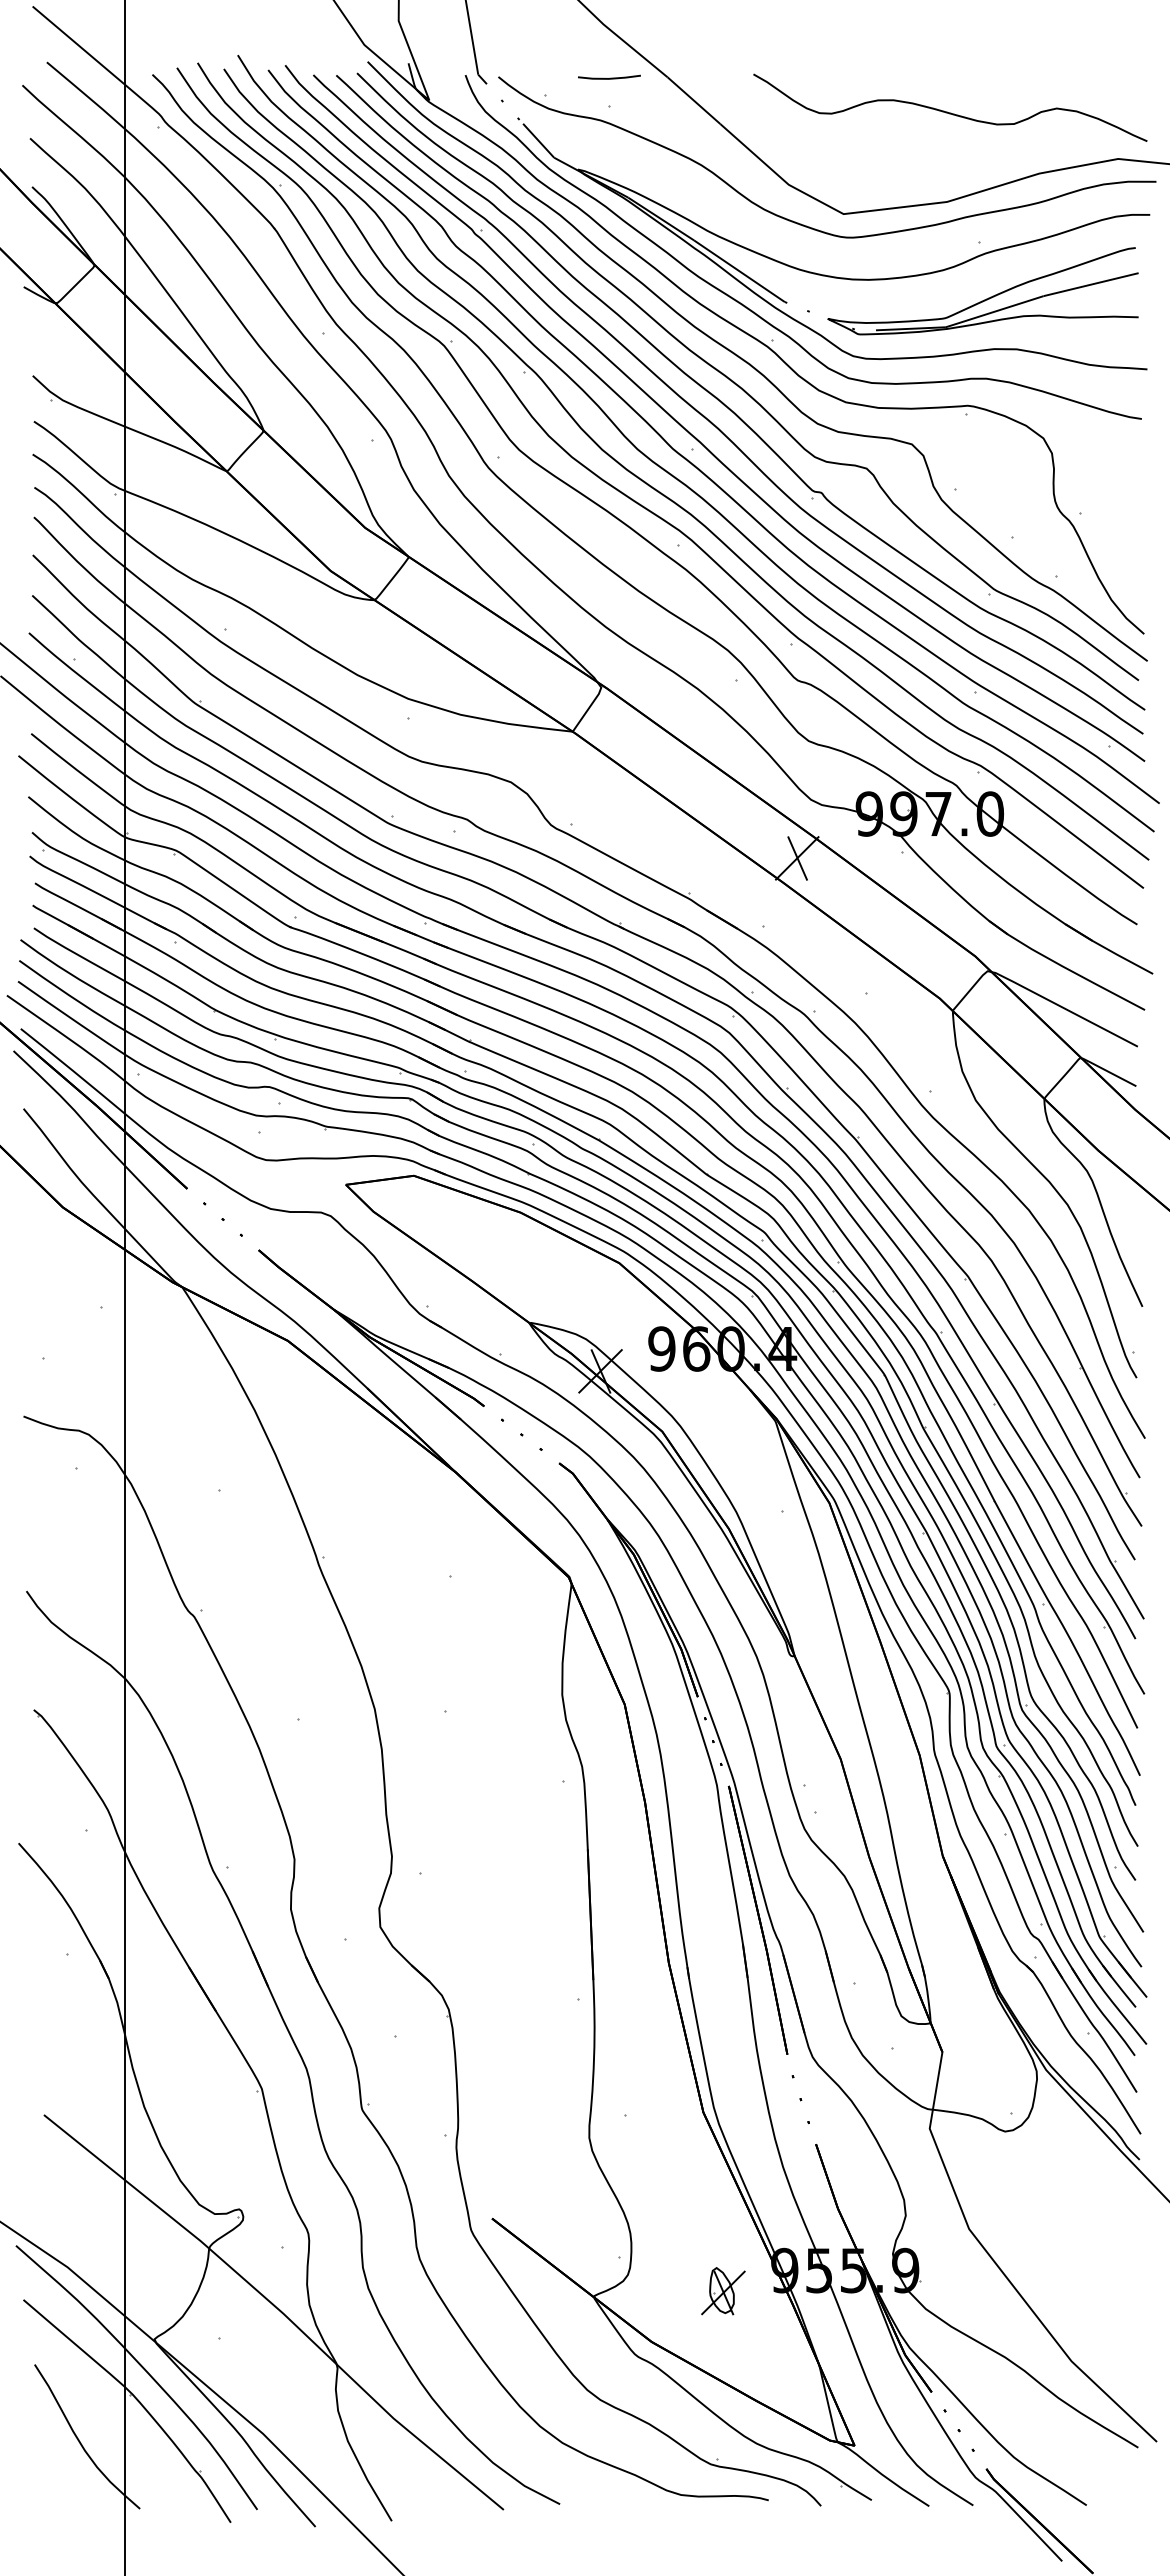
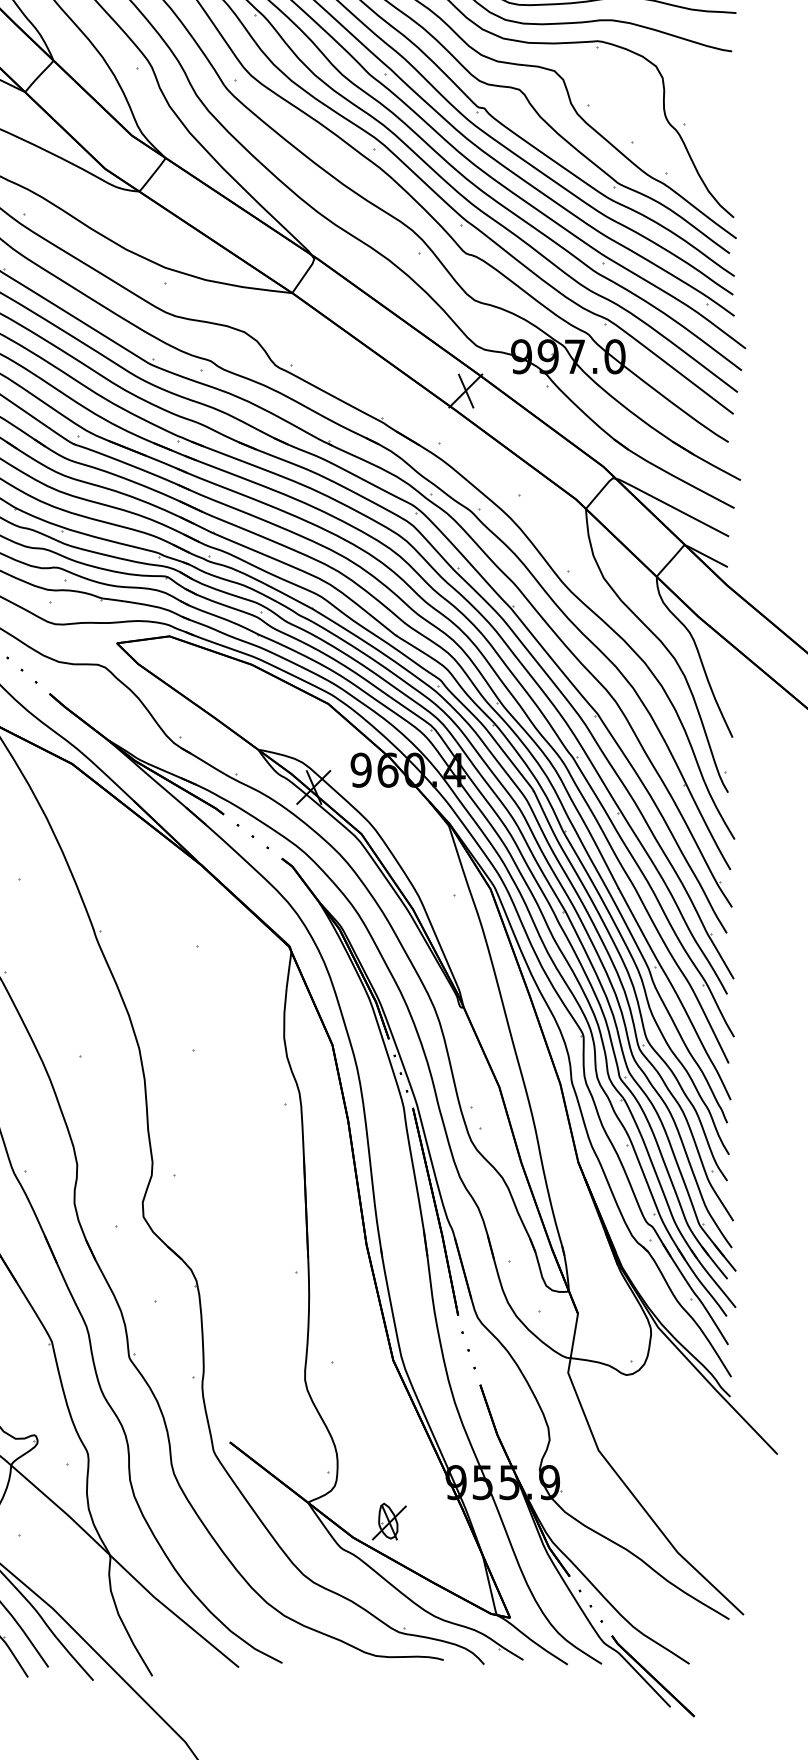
part: (723, 2291) -> (389, 1521), moved

